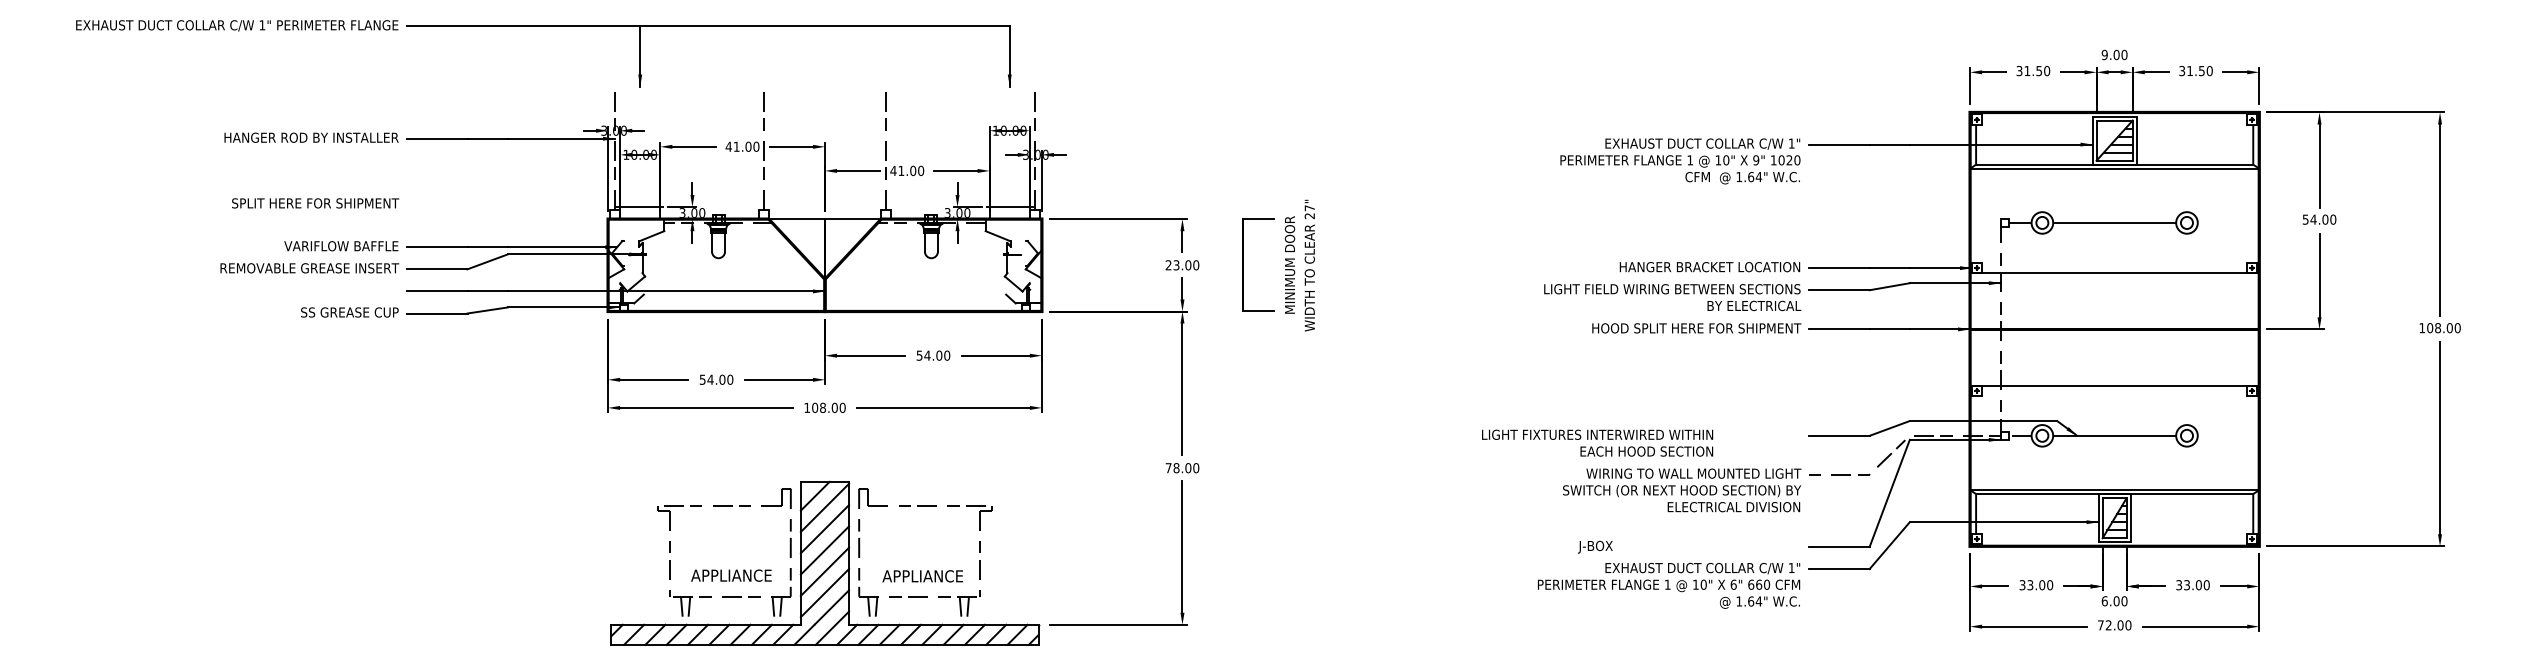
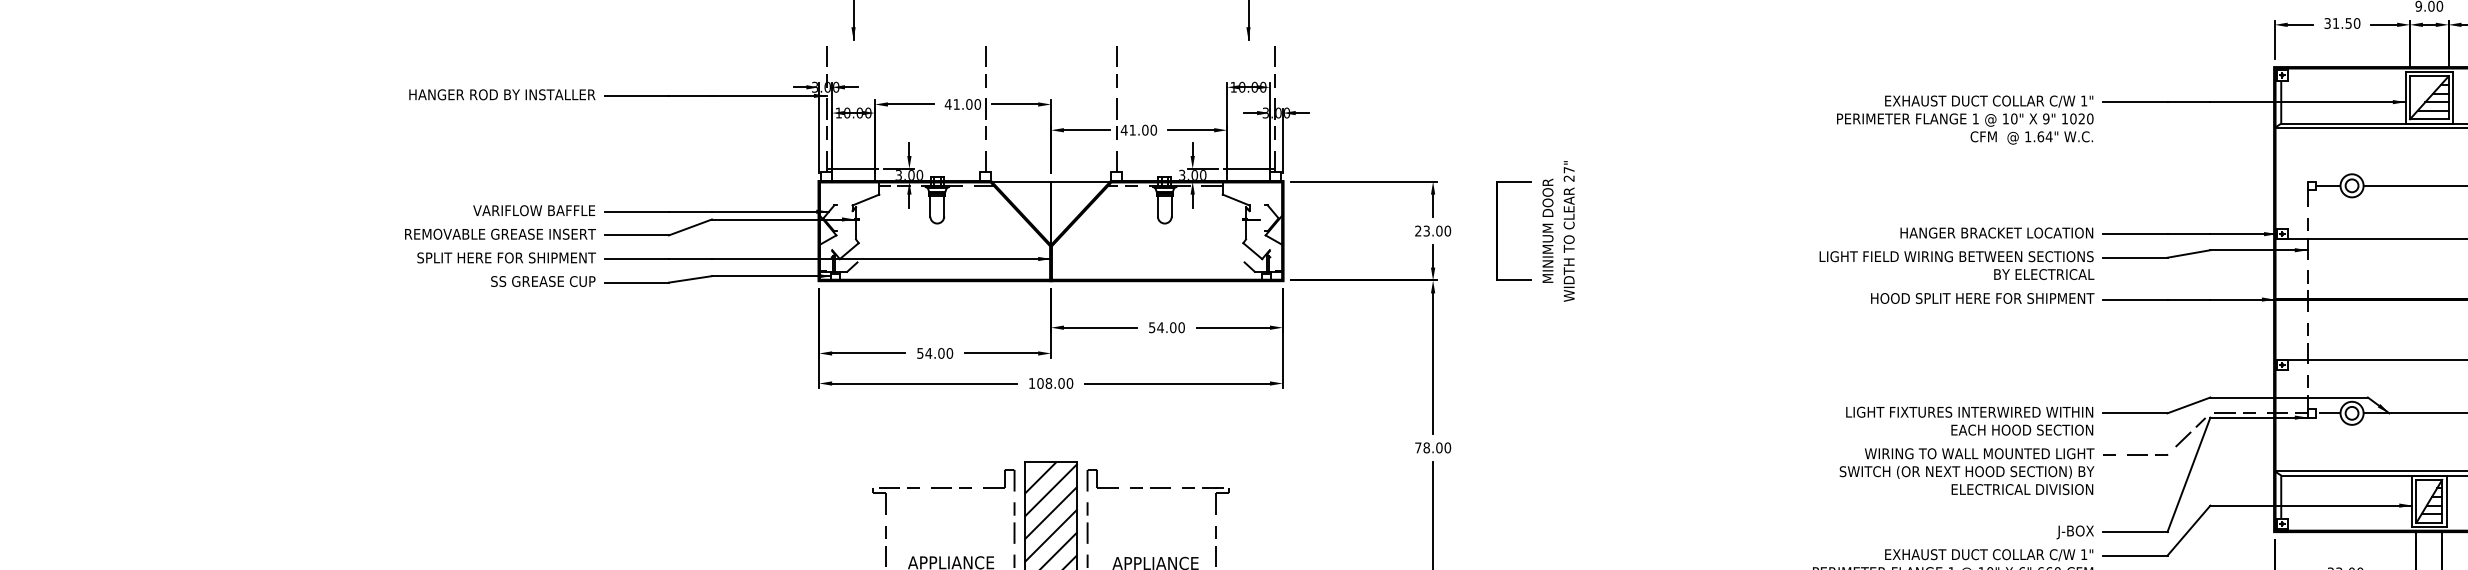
text: (315, 203) -> (506, 258), moved
text: (1597, 442) -> (1969, 420), moved
text: (1595, 546) -> (2075, 531), moved

